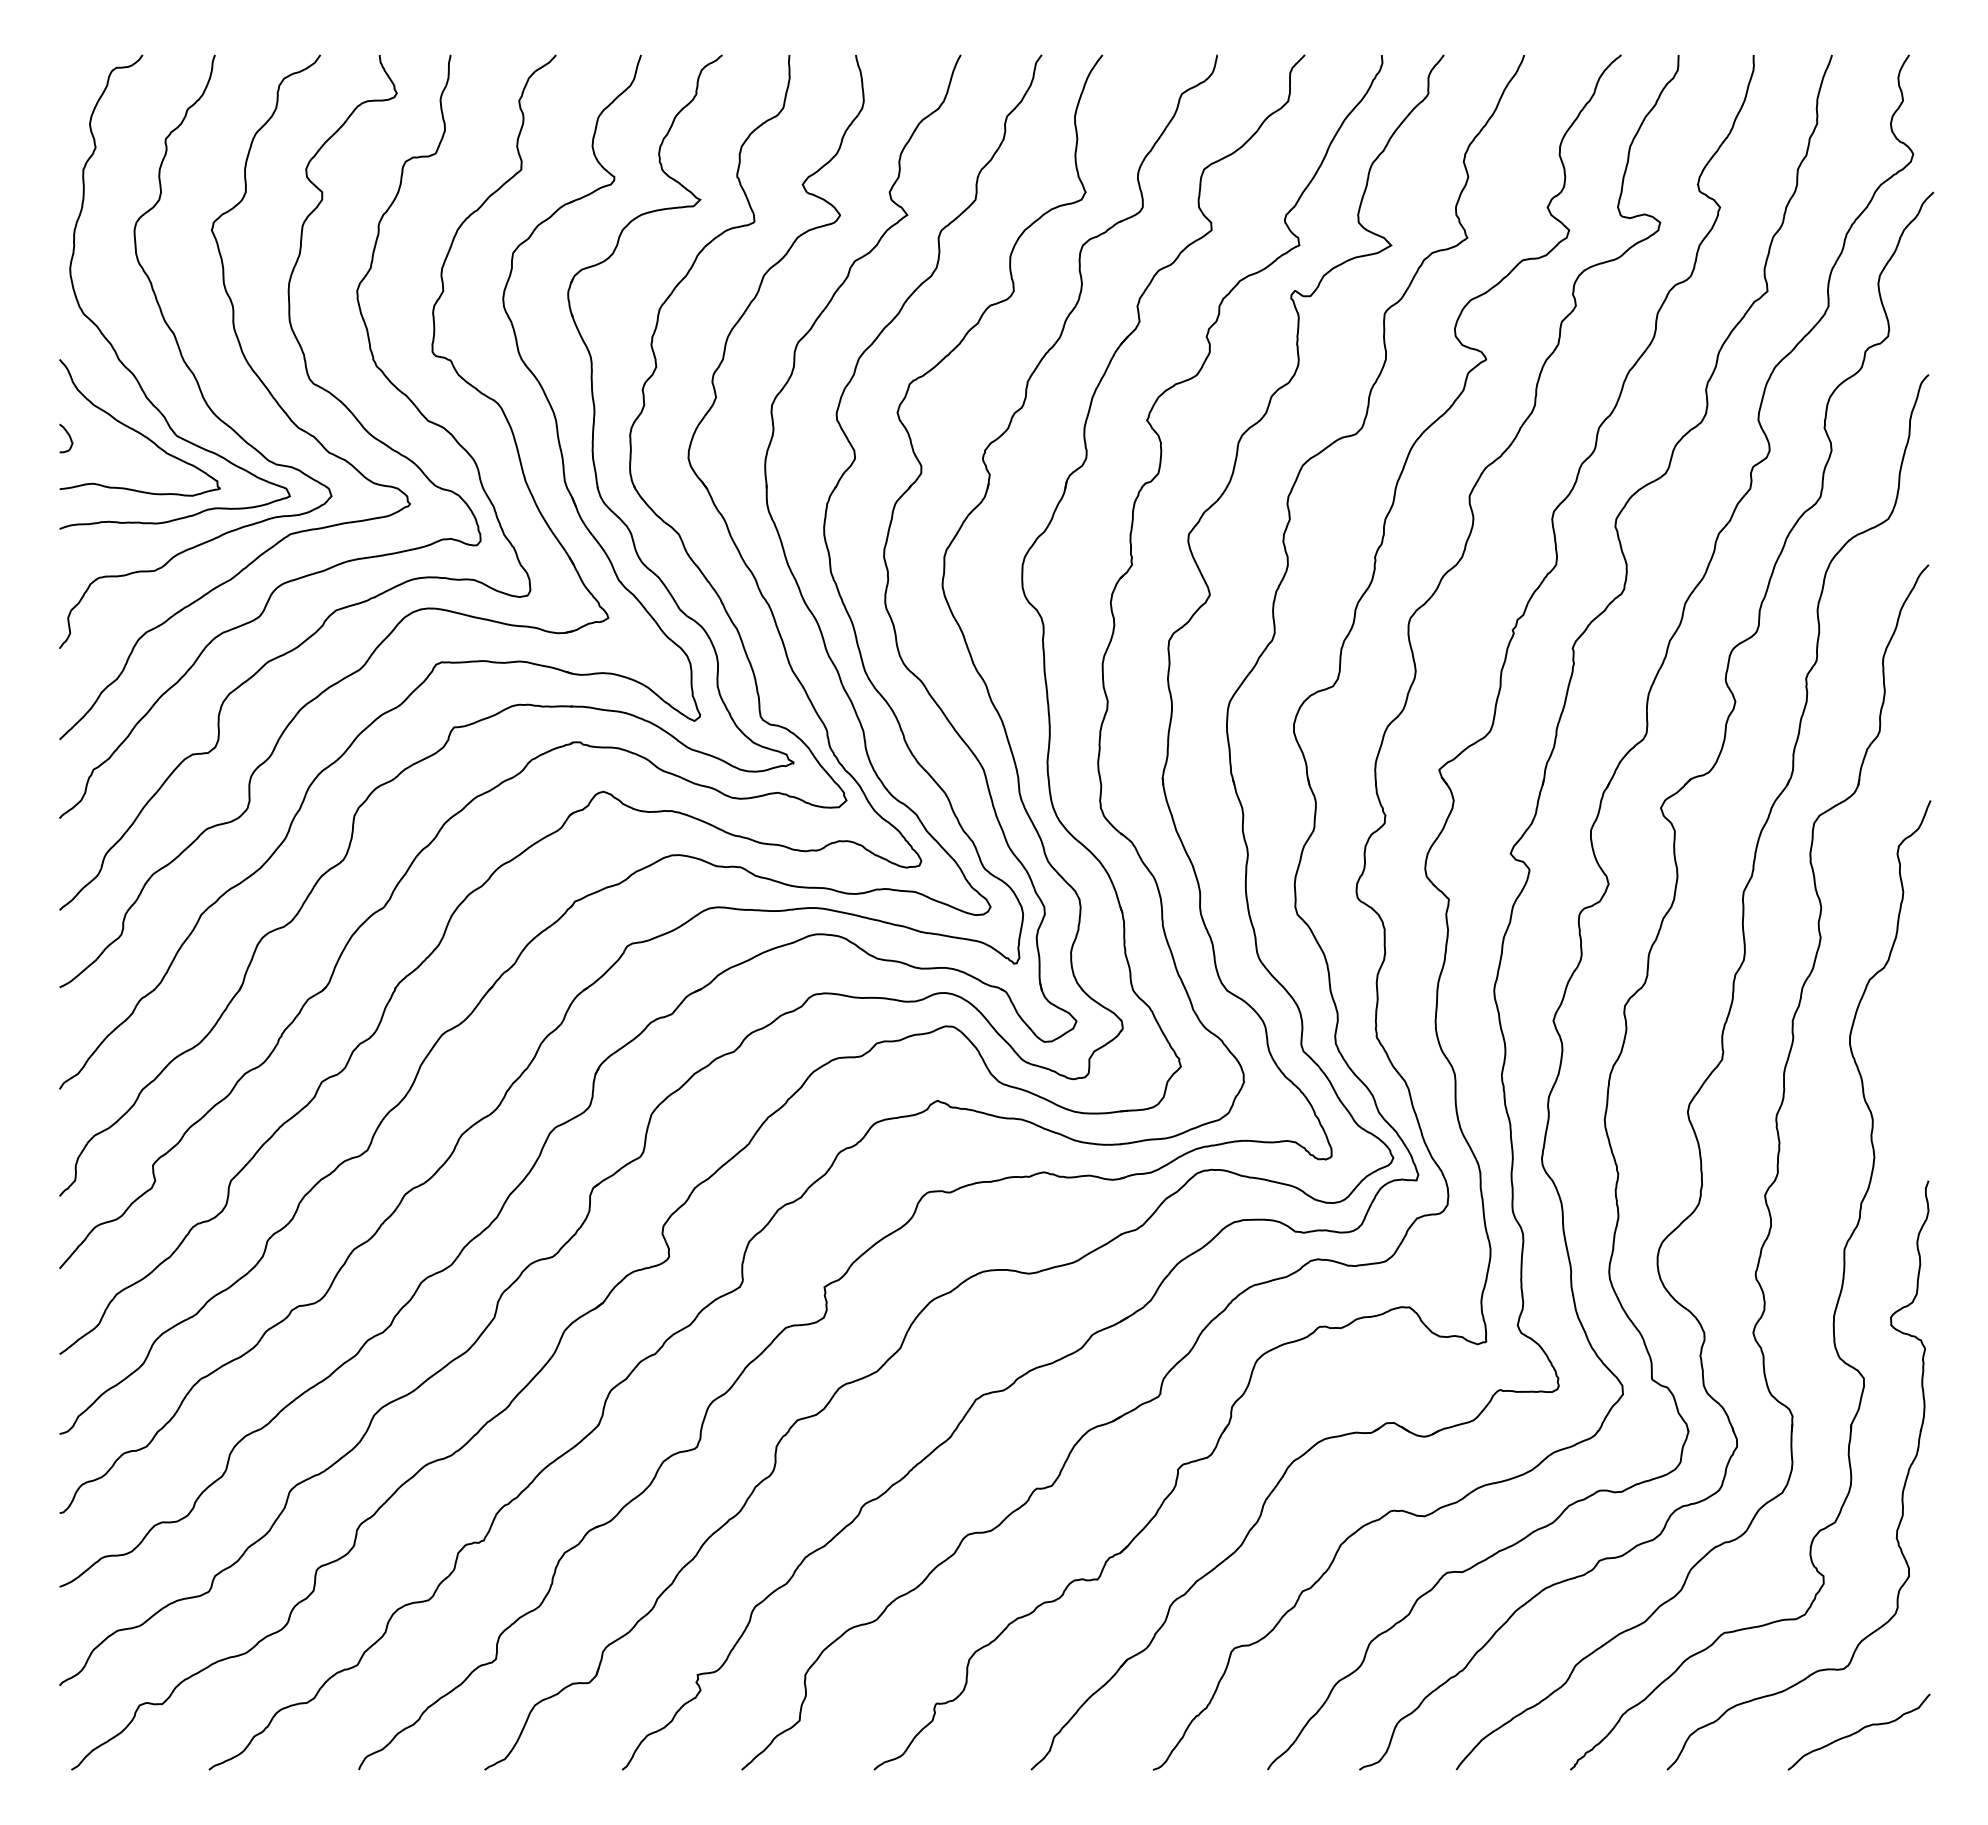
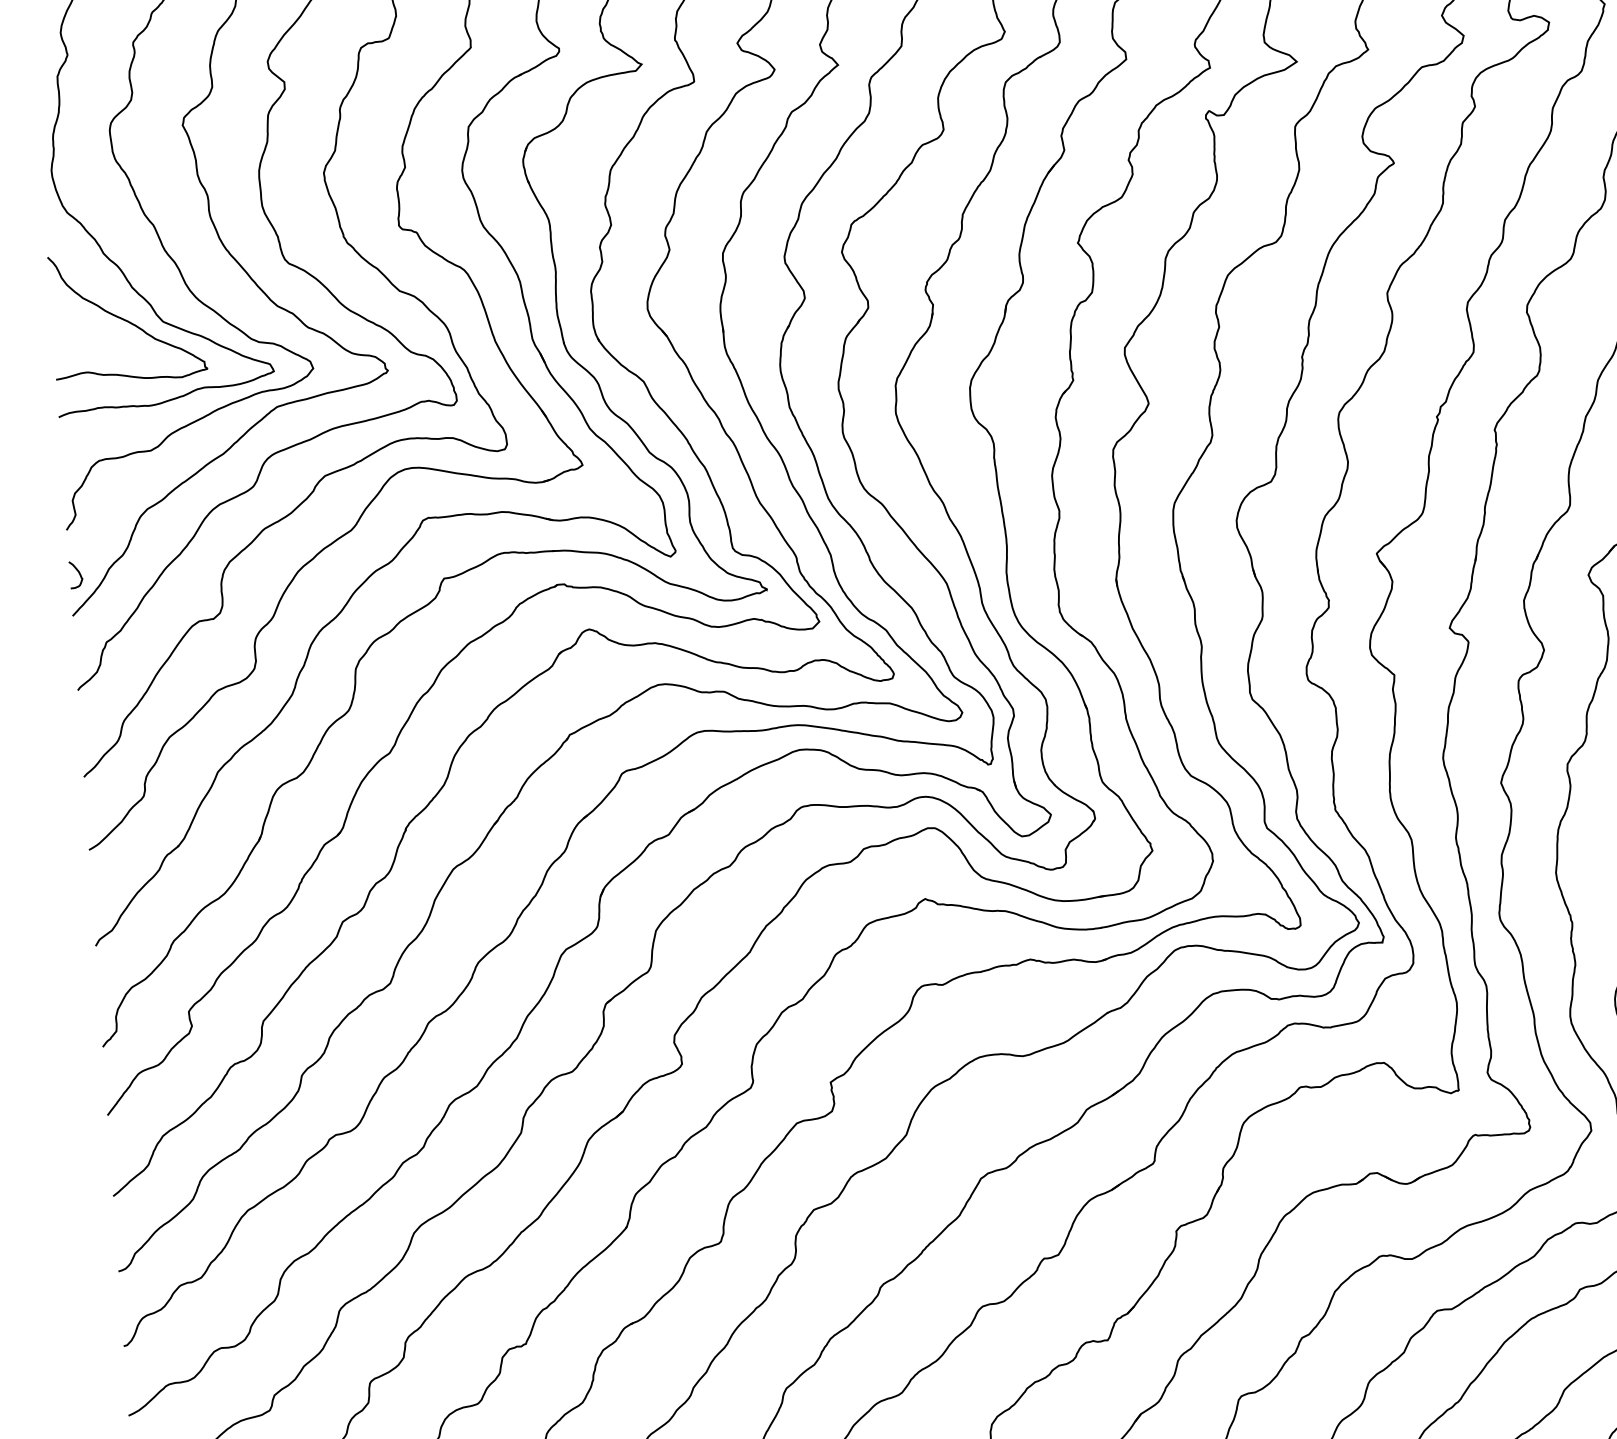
curve: (68, 436) -> (78, 572), moved

